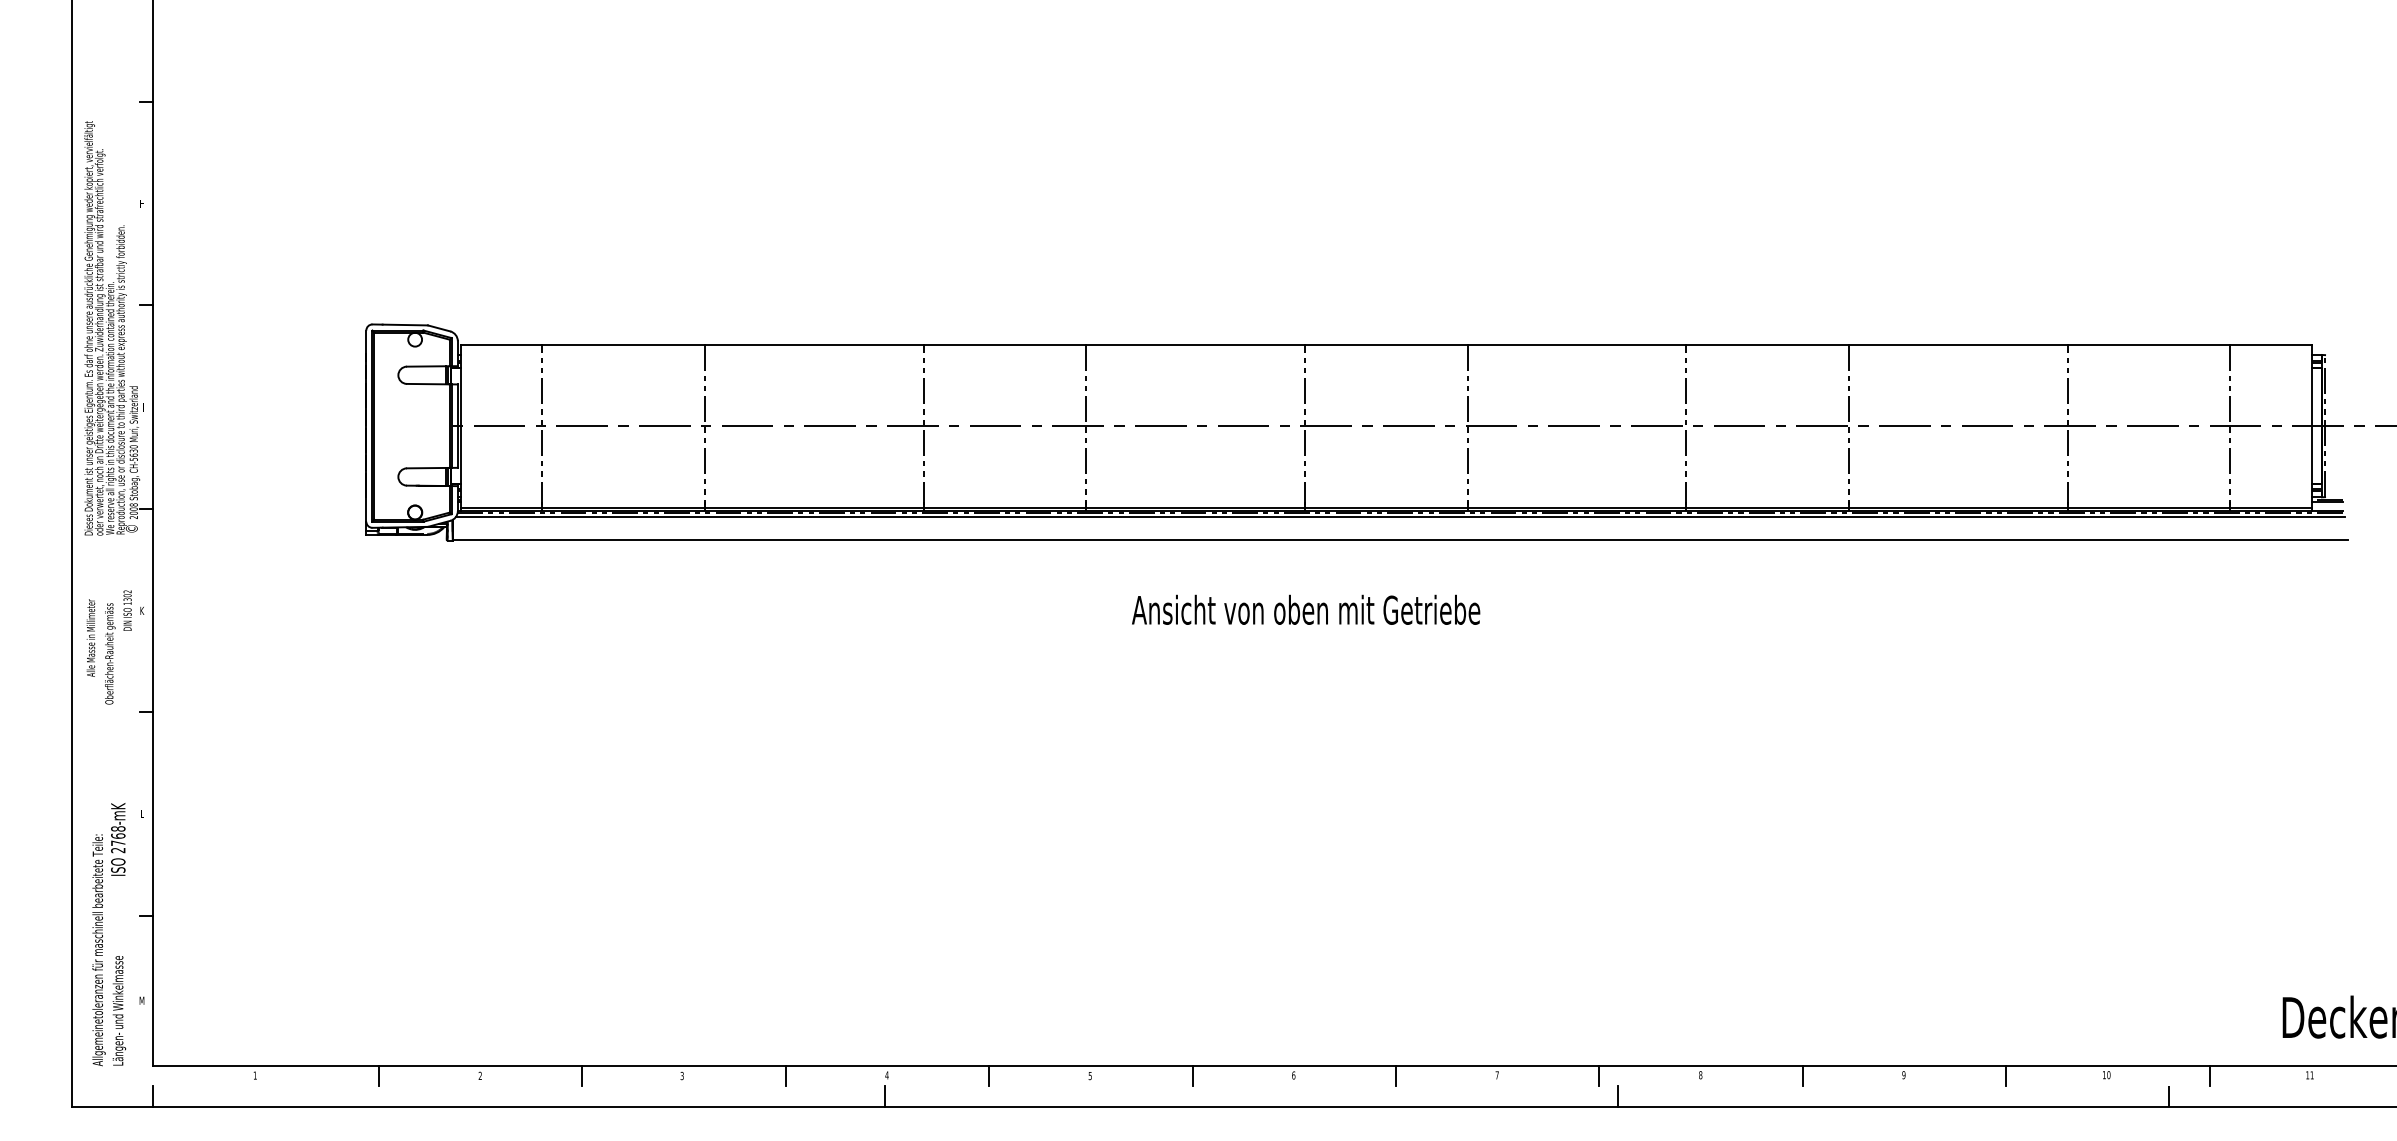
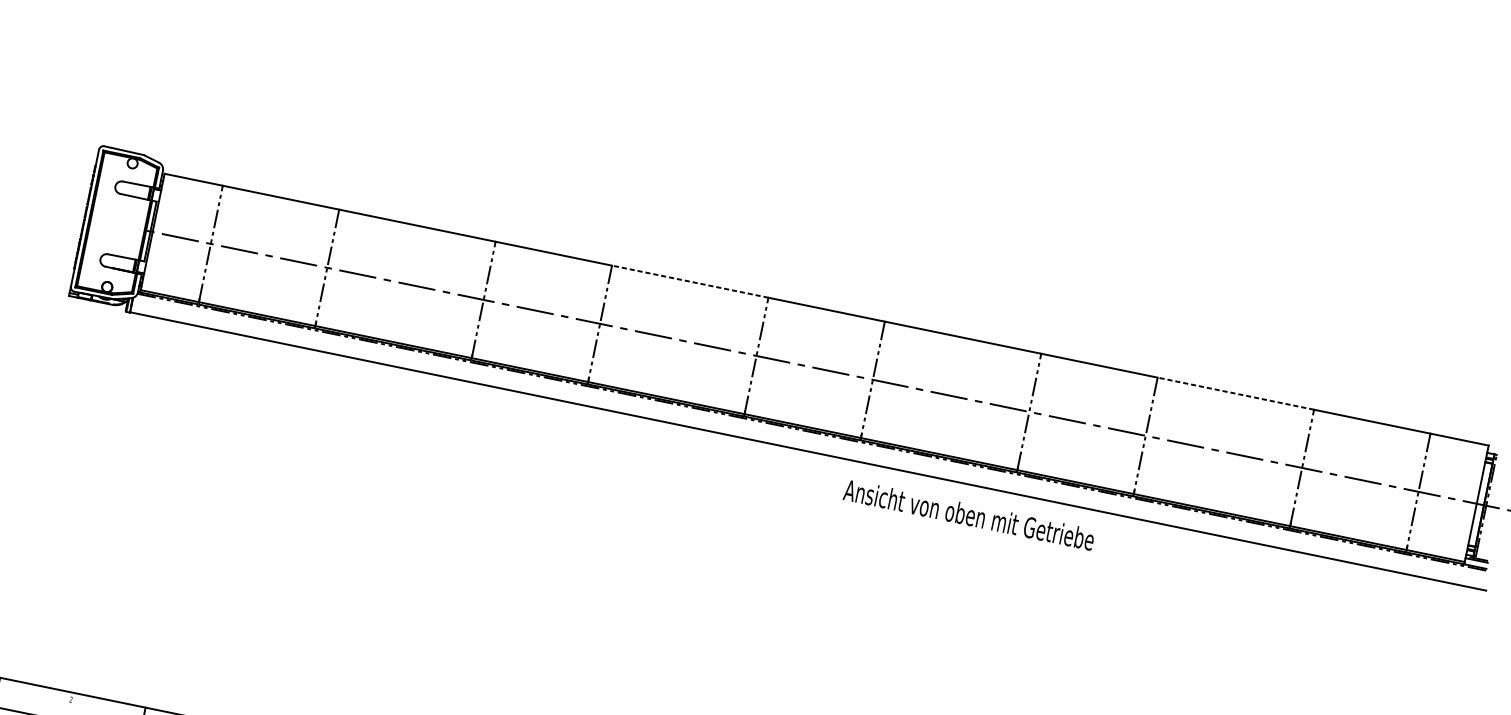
line: (1195, 344) -> (690, 281), solid -> dashed
line: (1957, 344) -> (1235, 393), solid -> dashed
line: (1399, 517) -> (810, 435), removed
text: (1306, 609) -> (969, 514), moved

